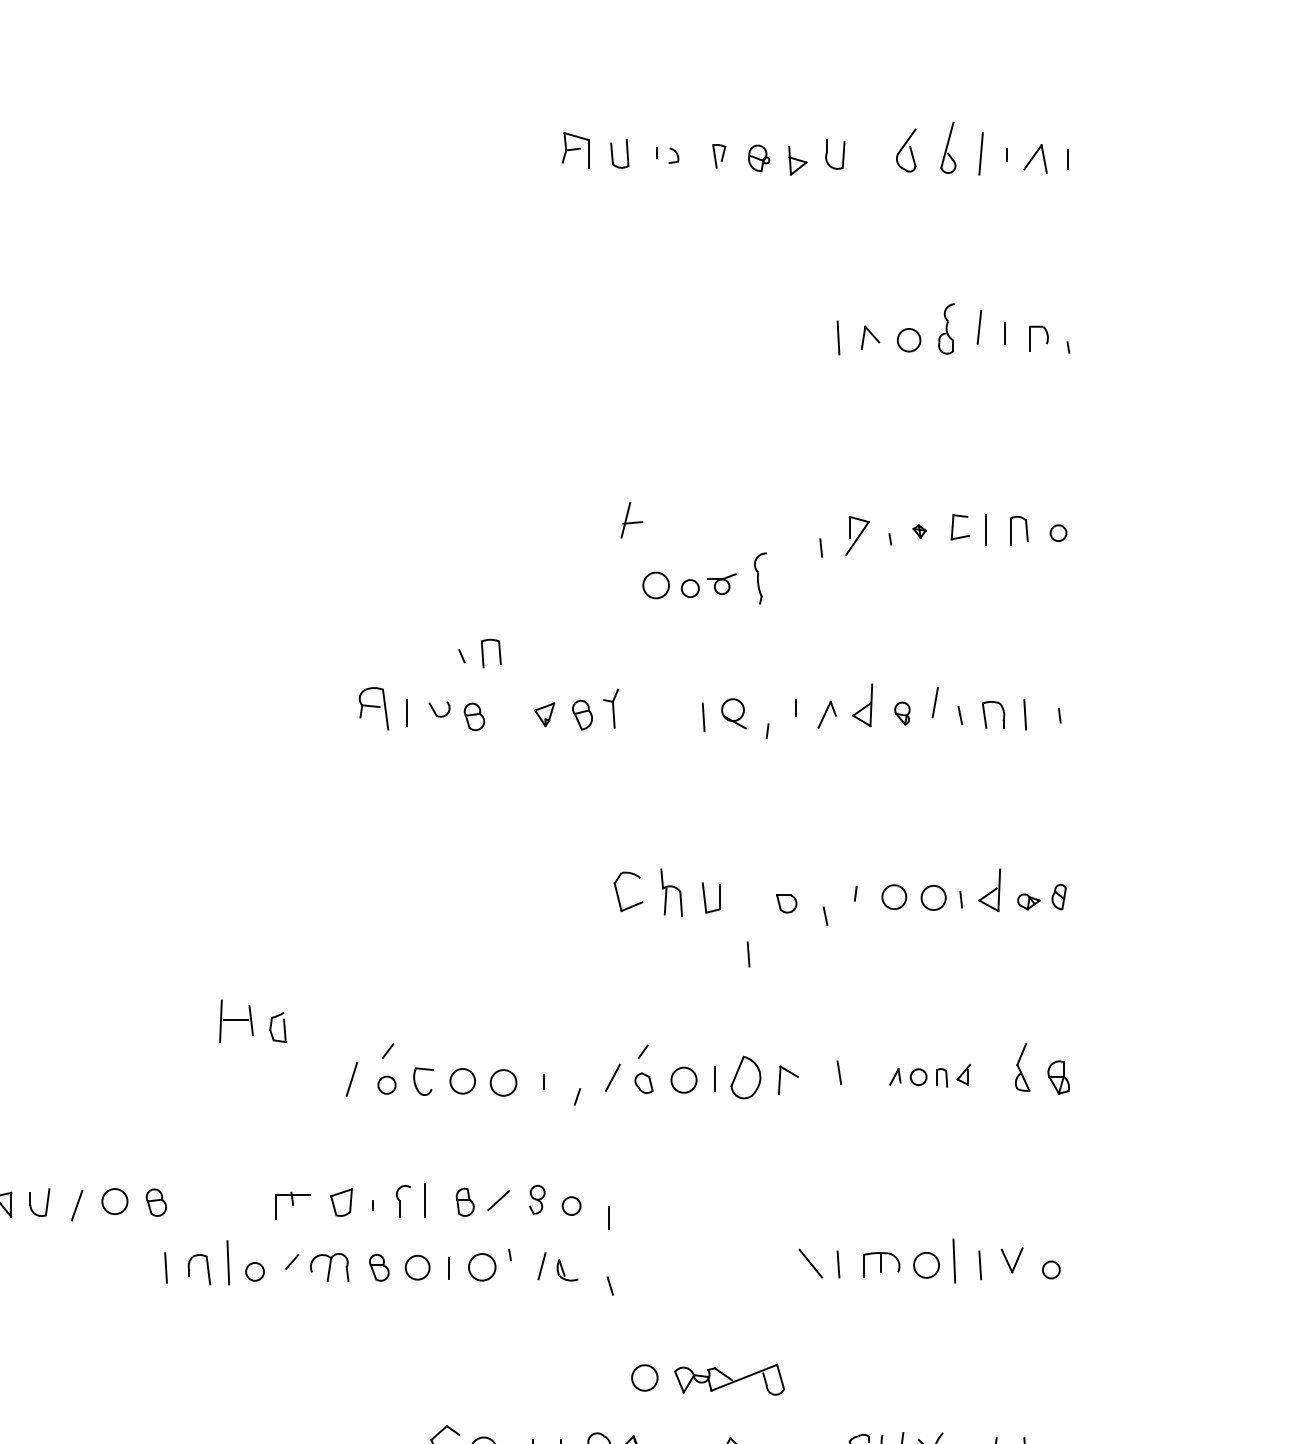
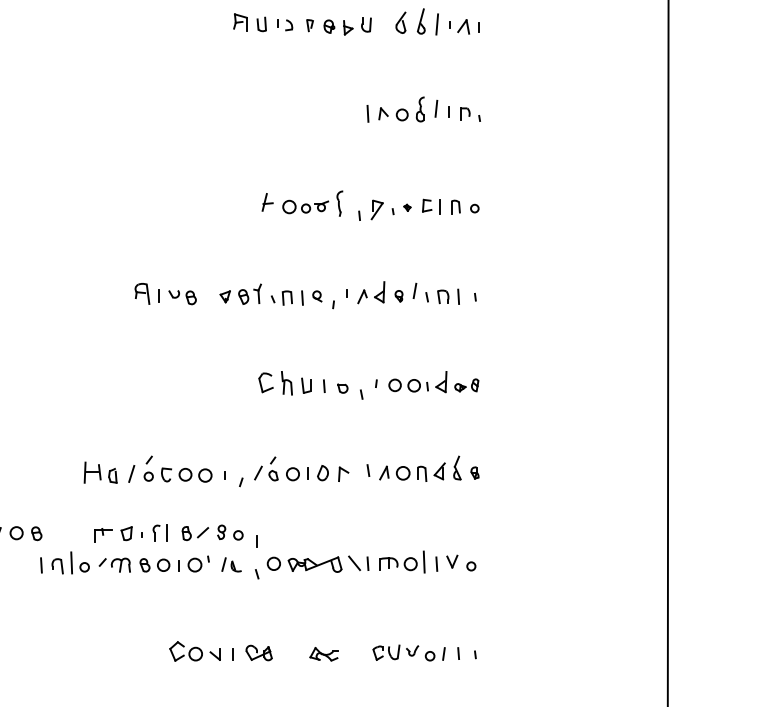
part: (668, 156) -> (285, 25), size x1.43
part: (703, 578) -> (312, 203), moved
part: (479, 652) -> (281, 297), moved
part: (734, 714) -> (317, 296), size x0.71
line: (748, 953) -> (324, 385), moved
part: (252, 1020) -> (100, 472), moved
part: (930, 1074) -> (412, 471), size x1.67
part: (1057, 1076) -> (474, 472), size x0.71
part: (744, 1078) -> (322, 473), size x0.71
part: (707, 1379) -> (304, 564), moved

